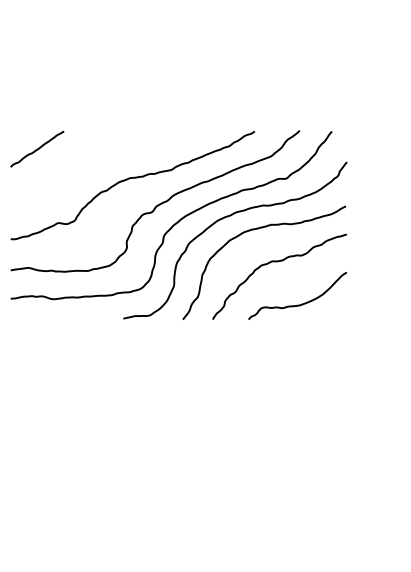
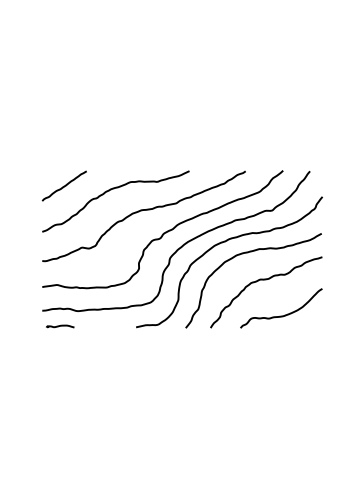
curve: (91, 155) -> (109, 191), added
curve: (32, 317) -> (60, 326), added

